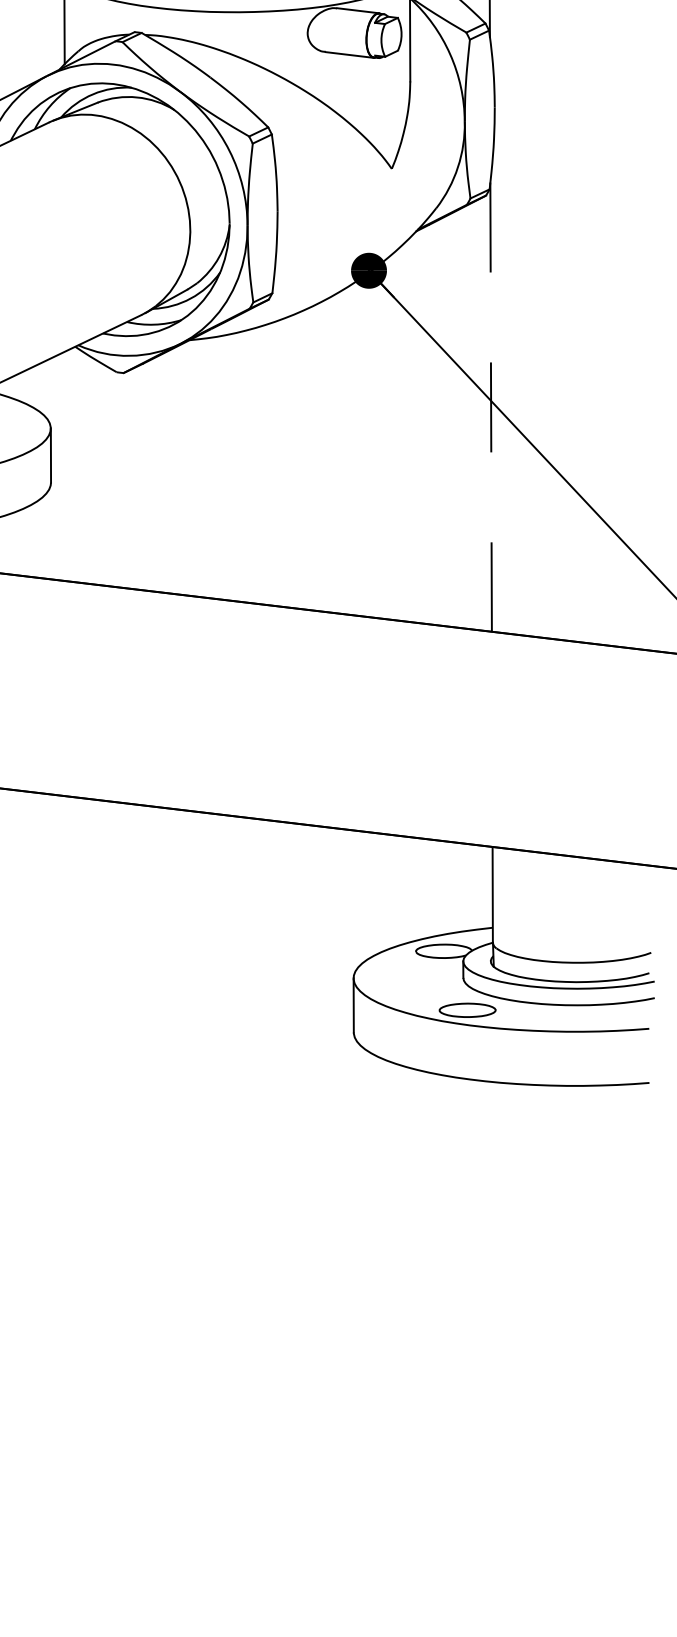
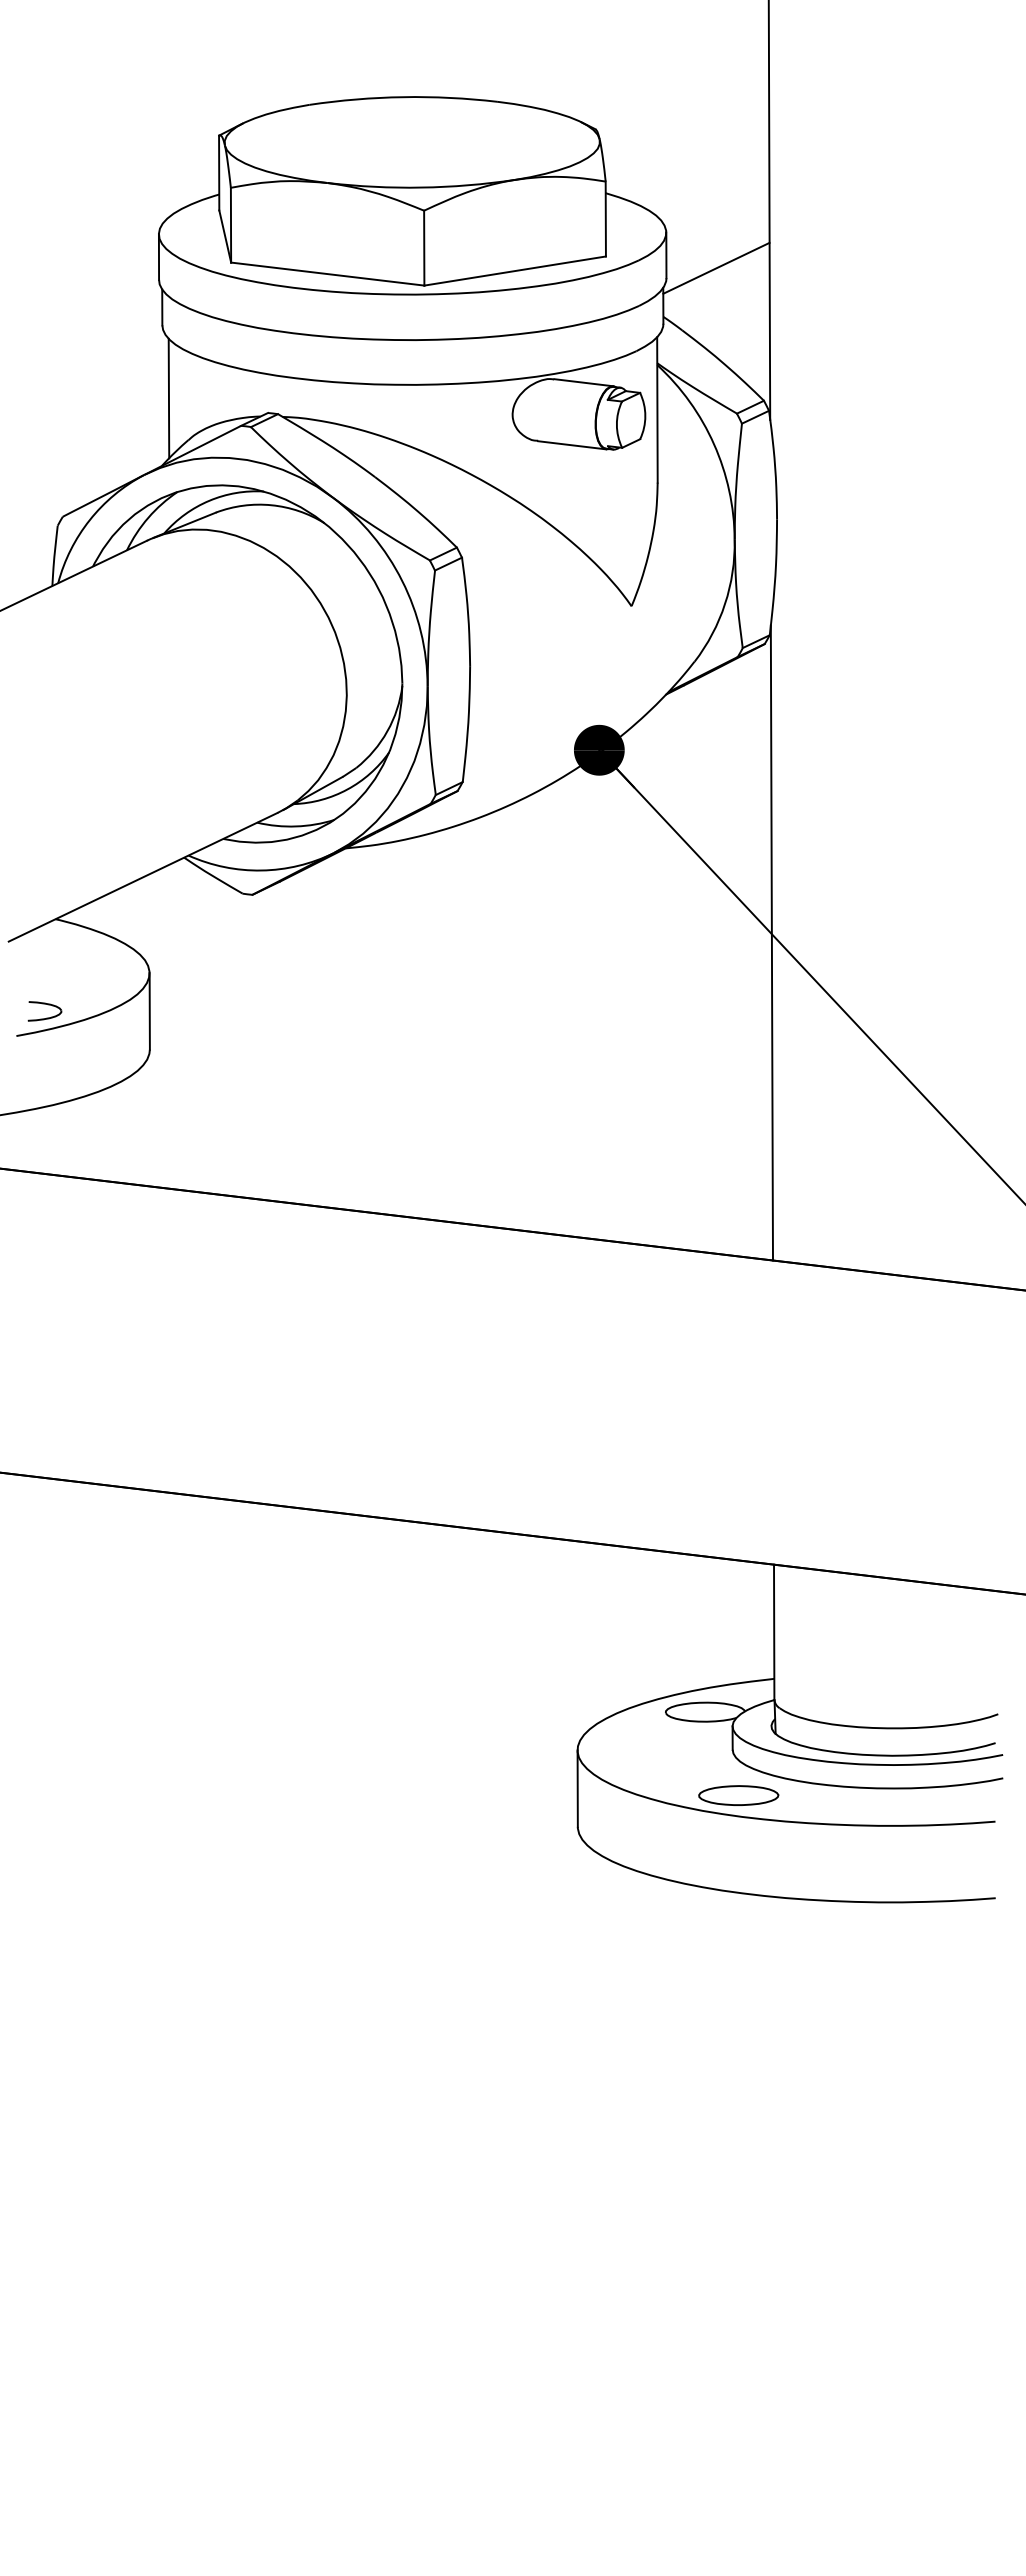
line: (490, 407) -> (771, 943), dashed -> solid

